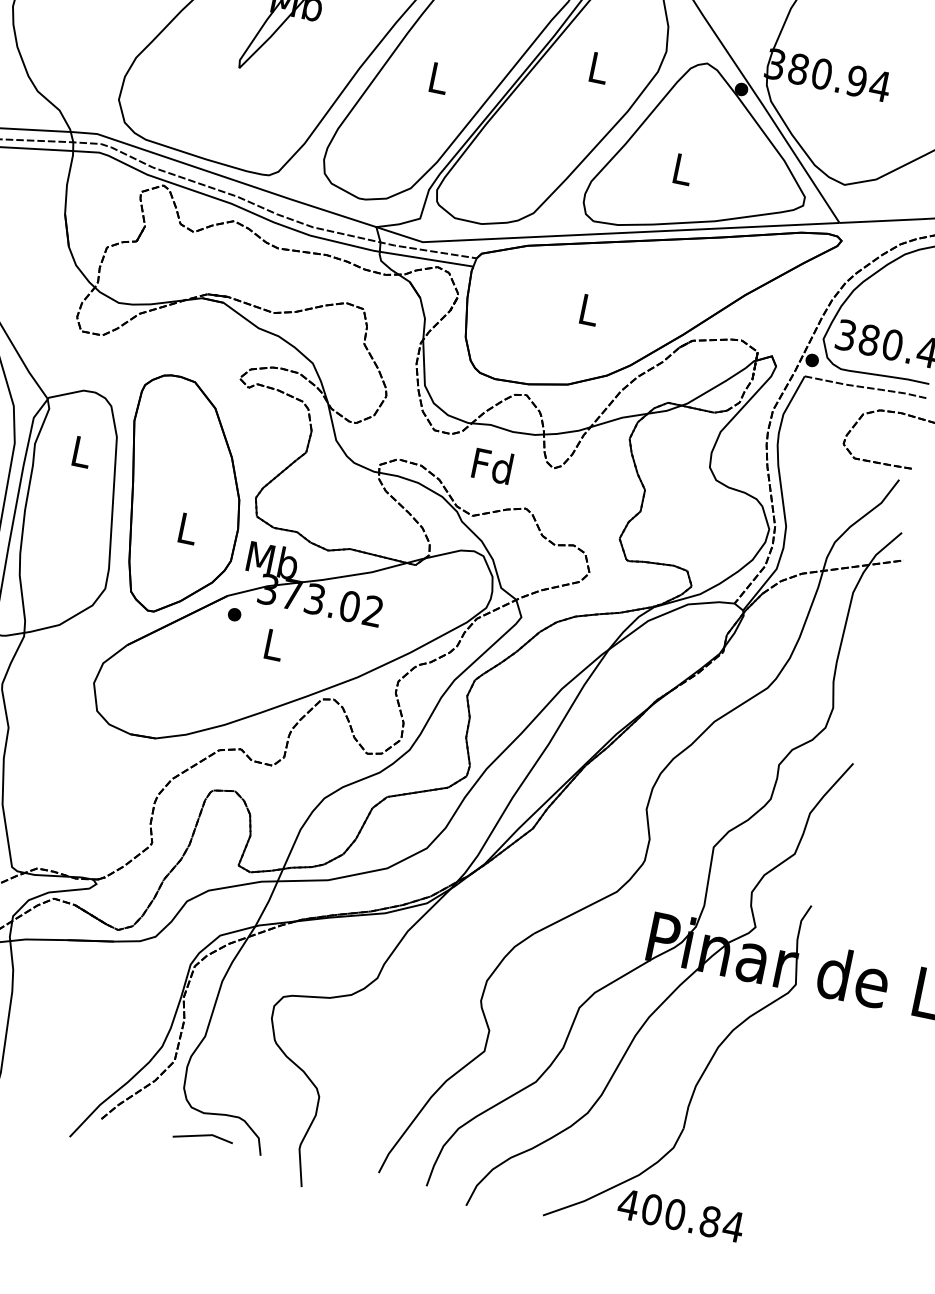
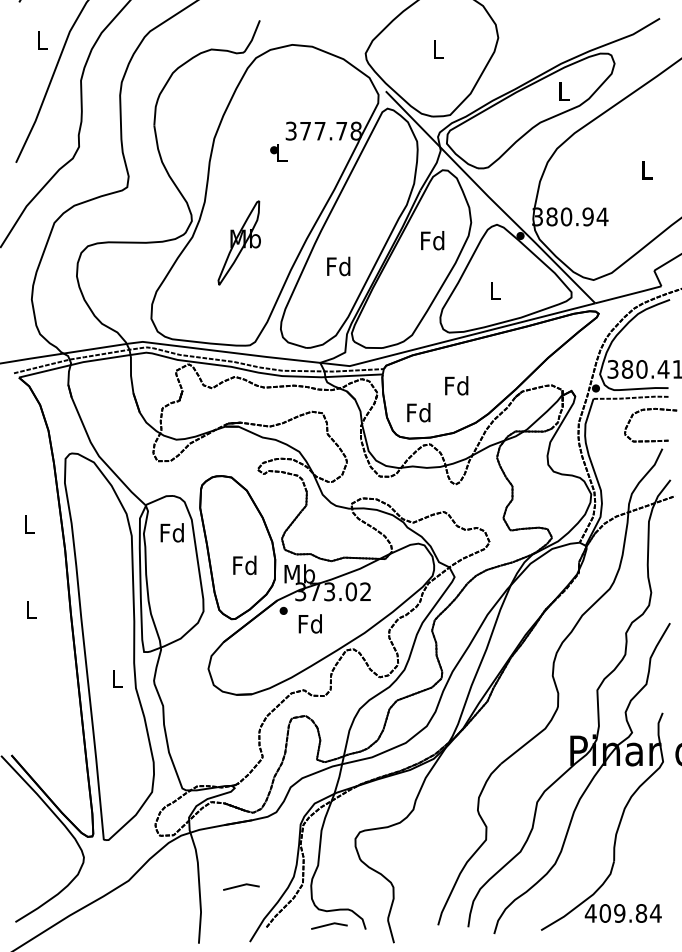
text: (598, 67) -> (432, 240), L -> Fd
text: (437, 77) -> (338, 266), L -> Fd
text: (588, 309) -> (456, 385), L -> Fd
text: (79, 450) -> (171, 532), L -> Fd
text: (492, 465) -> (418, 412), moved
text: (186, 528) -> (244, 565), L -> Fd
text: (272, 643) -> (309, 623), L -> Fd
line: (74, 1044) -> (241, 886), added
text: (674, 1214) -> (619, 913), 400.84 -> 409.84

